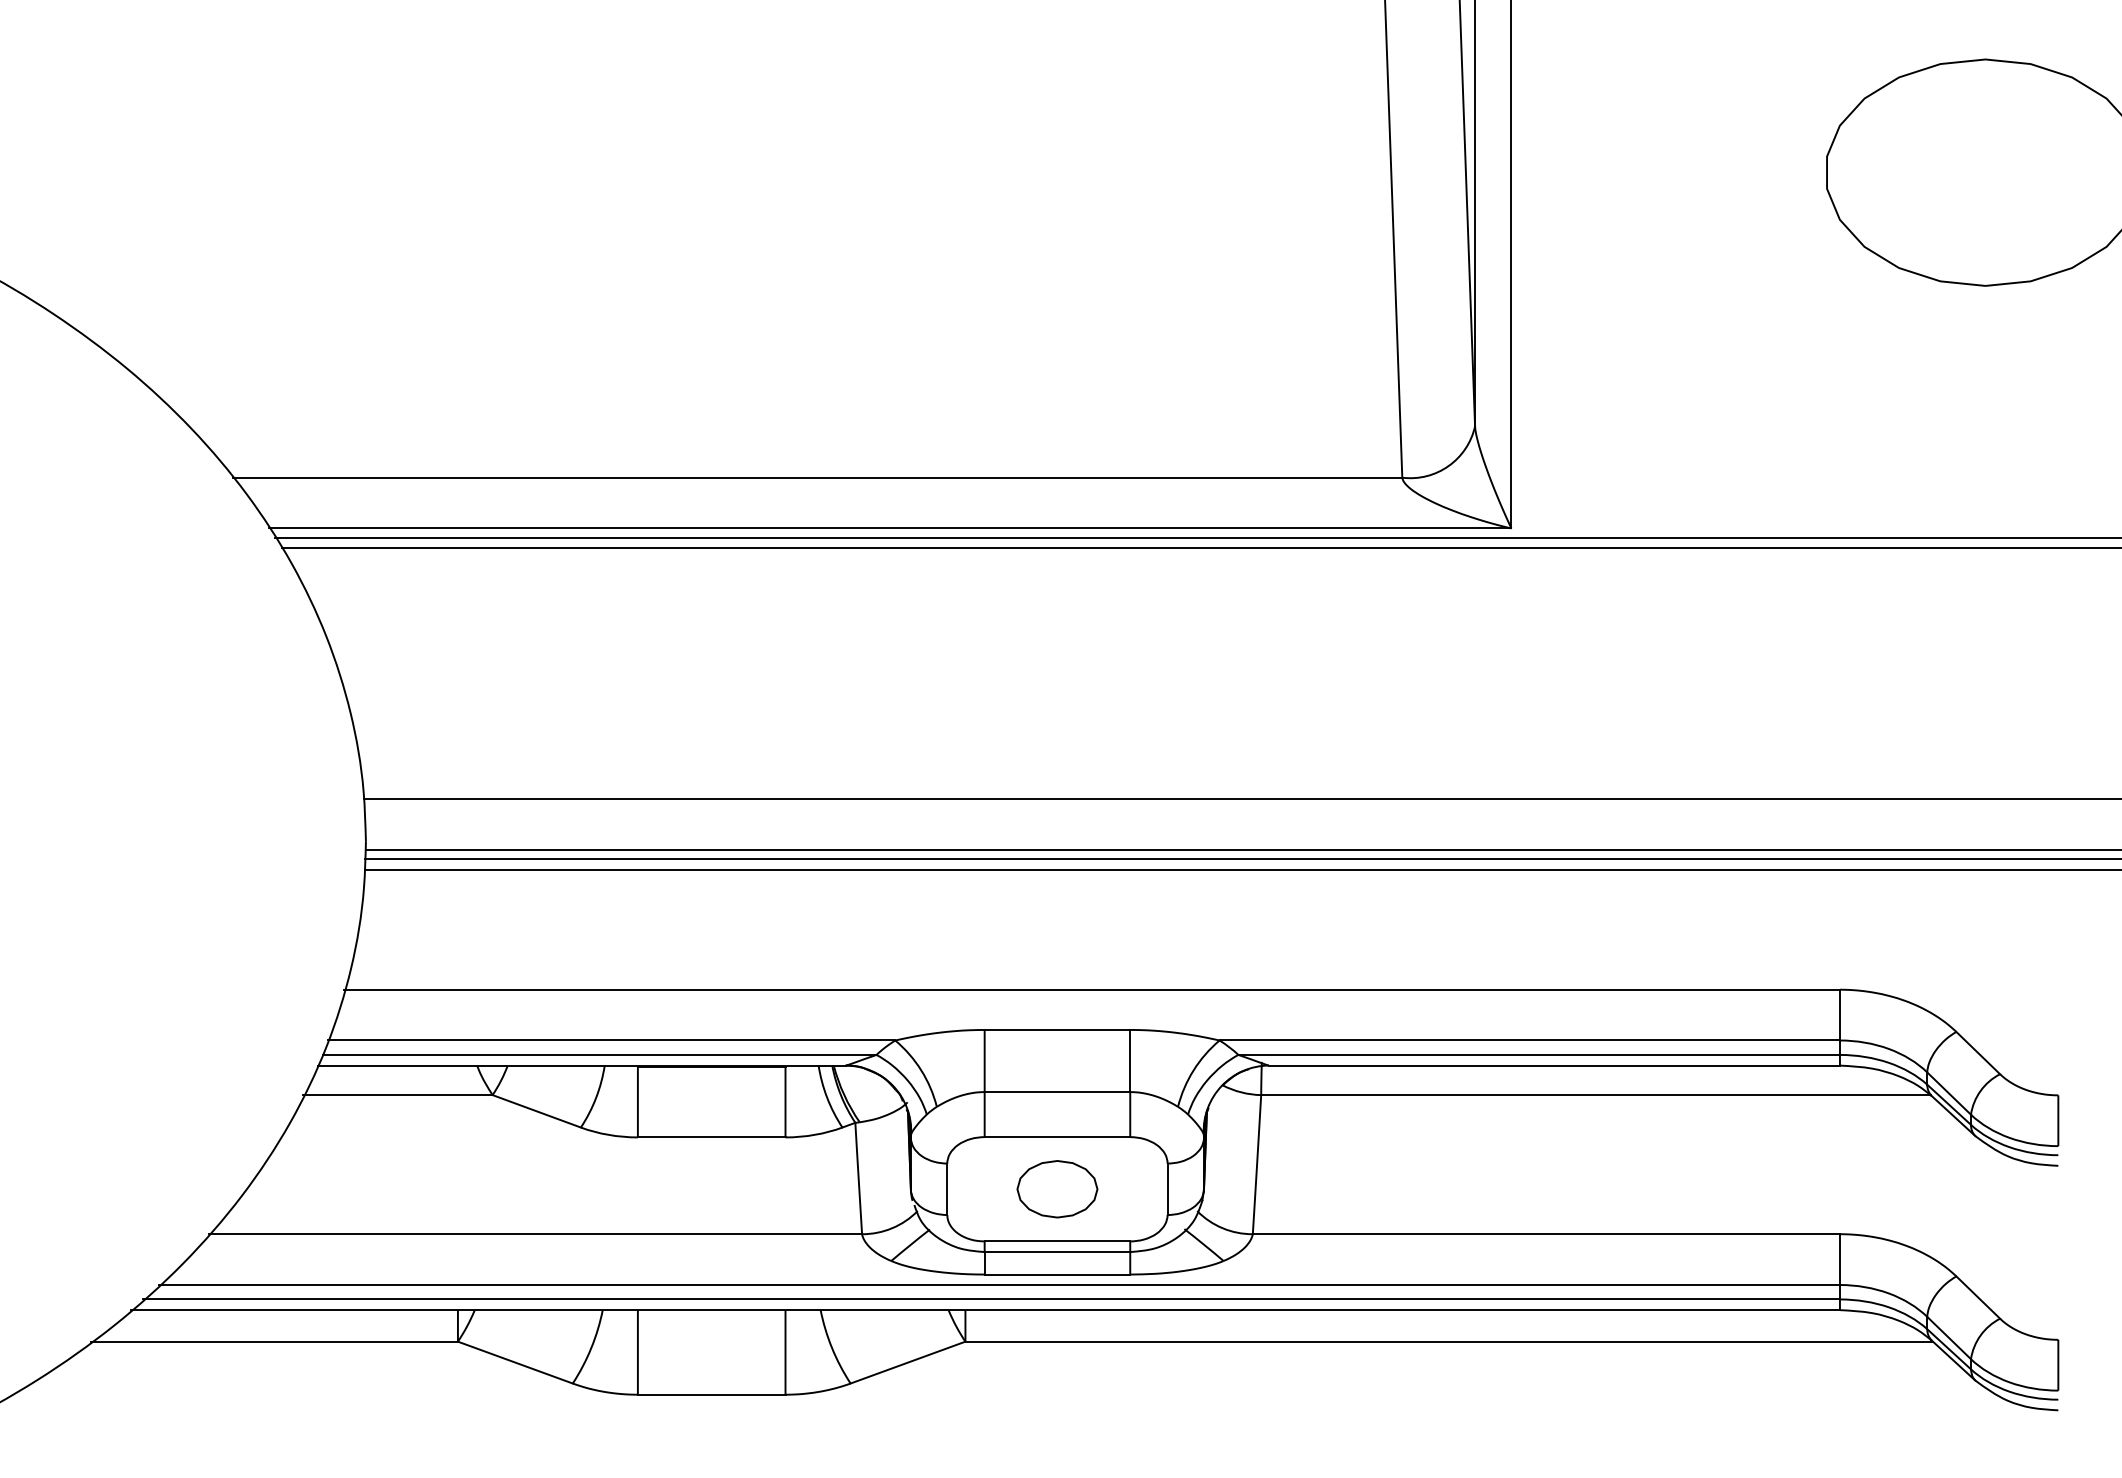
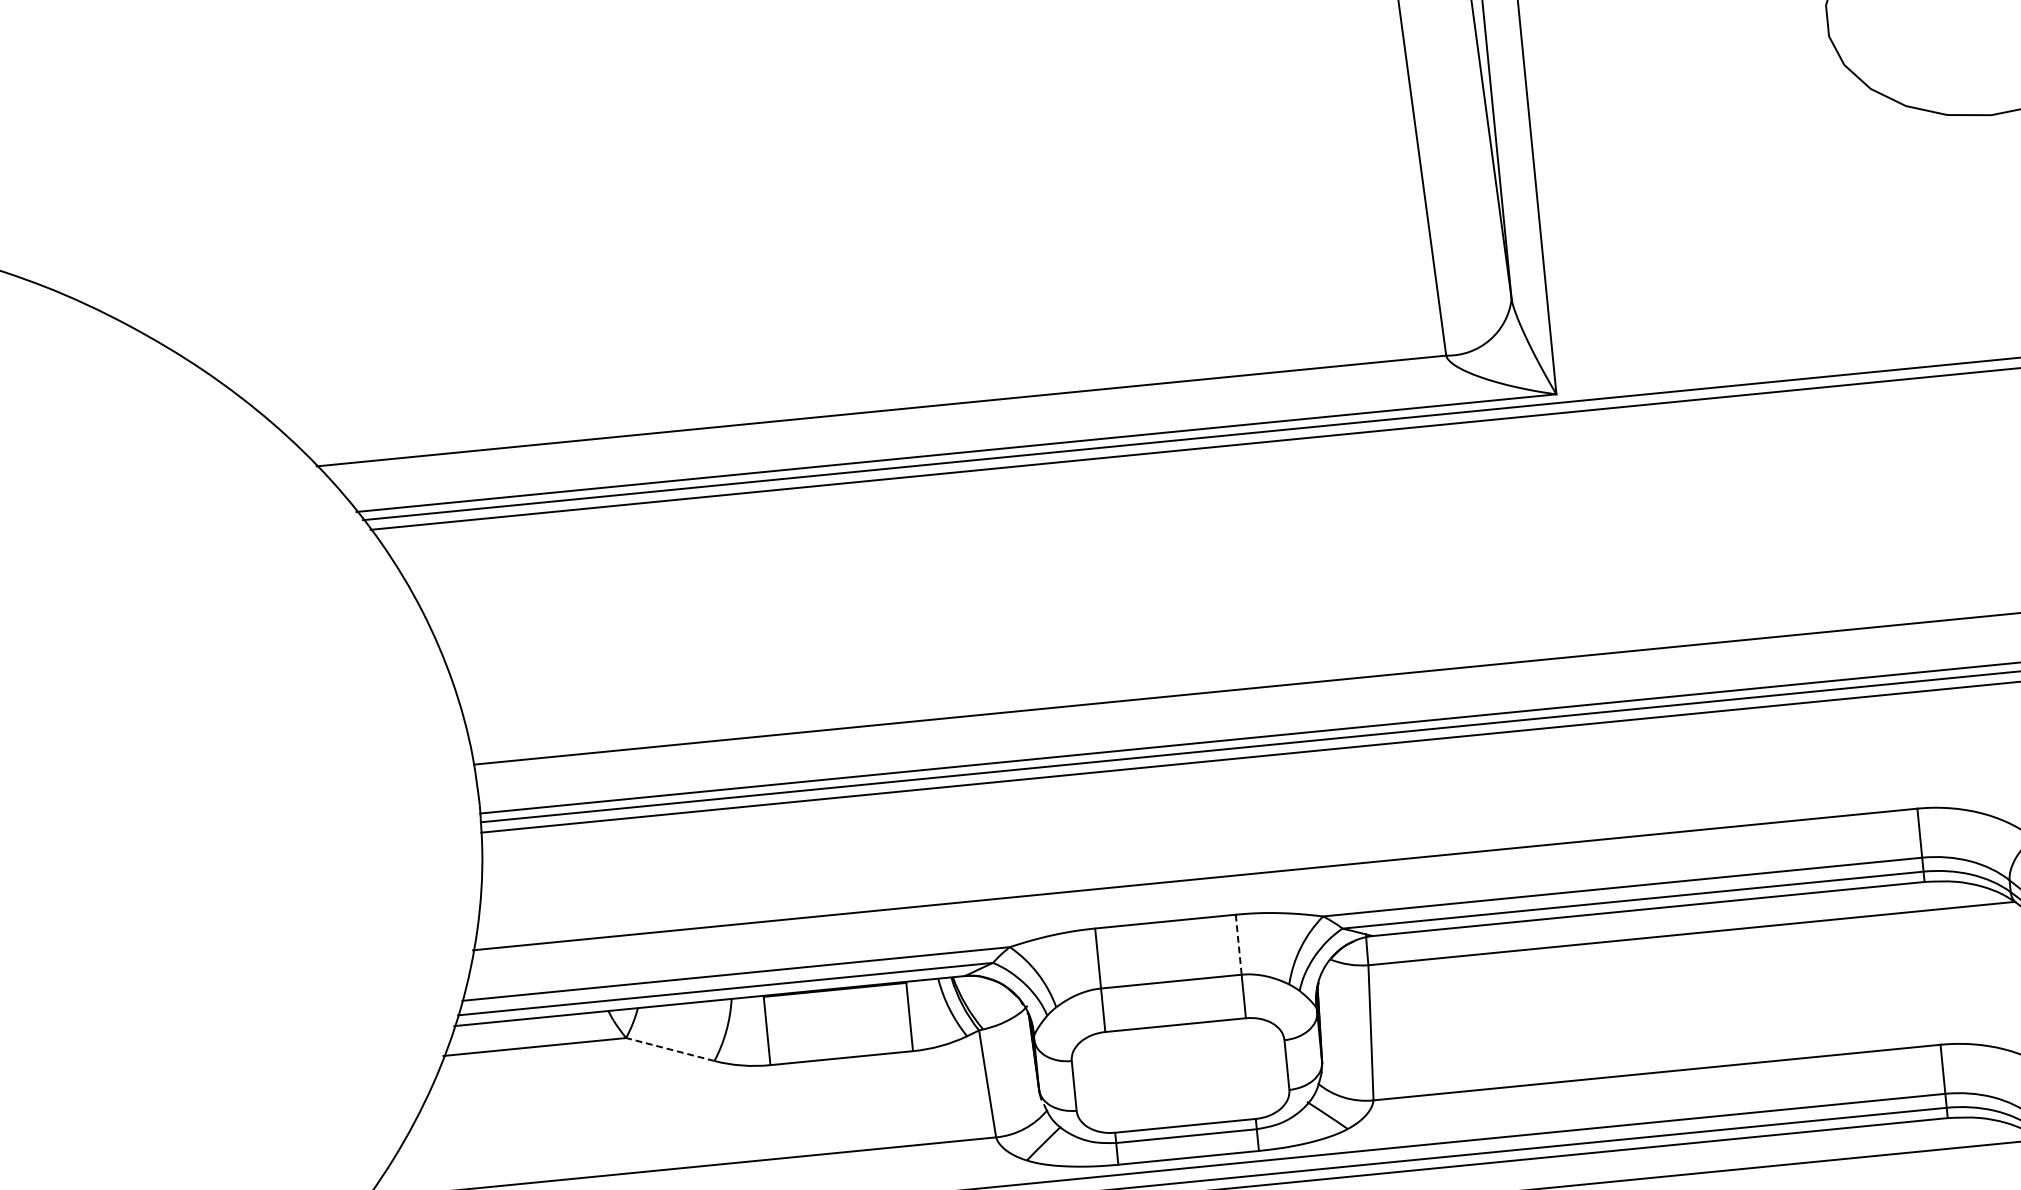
line: (1130, 1061) -> (1239, 945), solid -> dashed
line: (536, 1111) -> (670, 1049), solid -> dashed
part: (1057, 1189) -> (1180, 1075), removed

